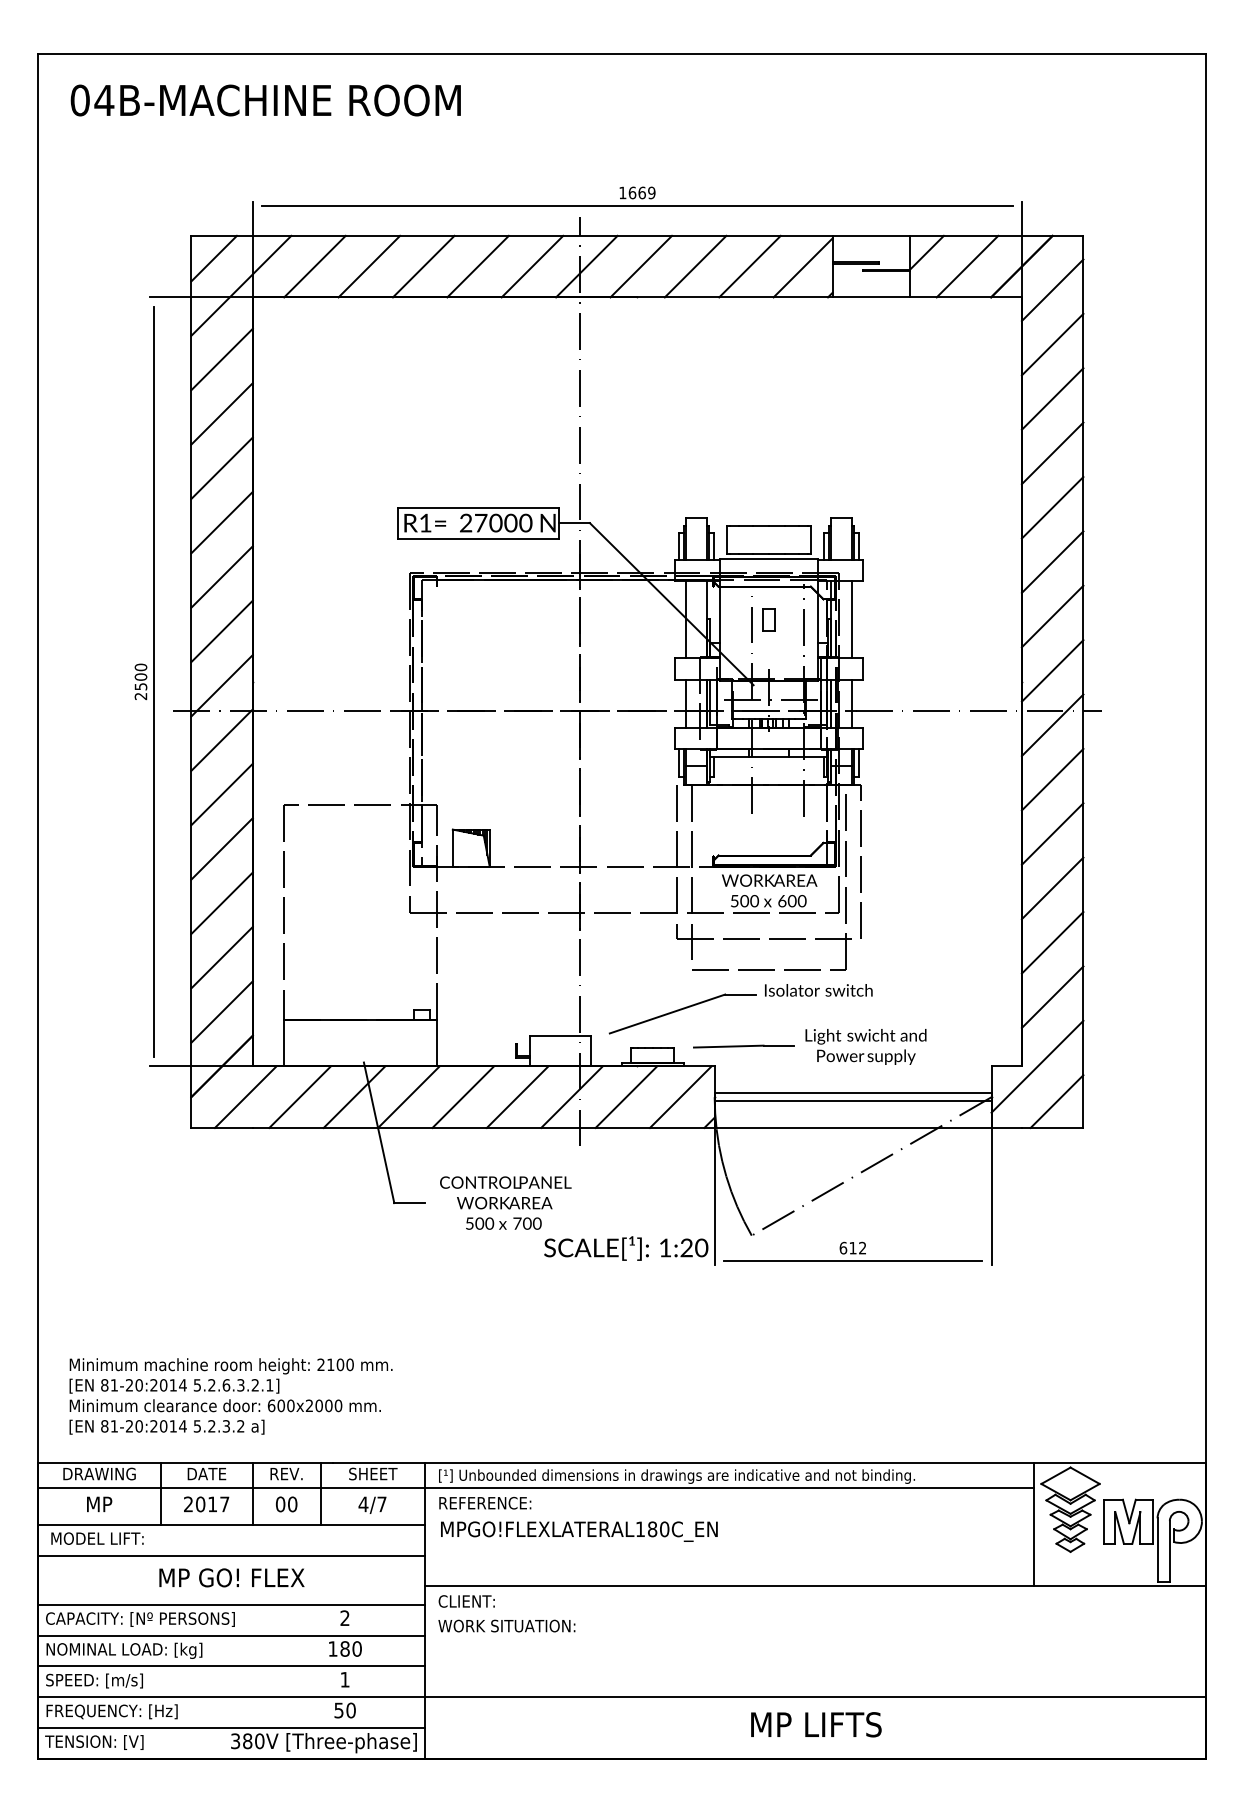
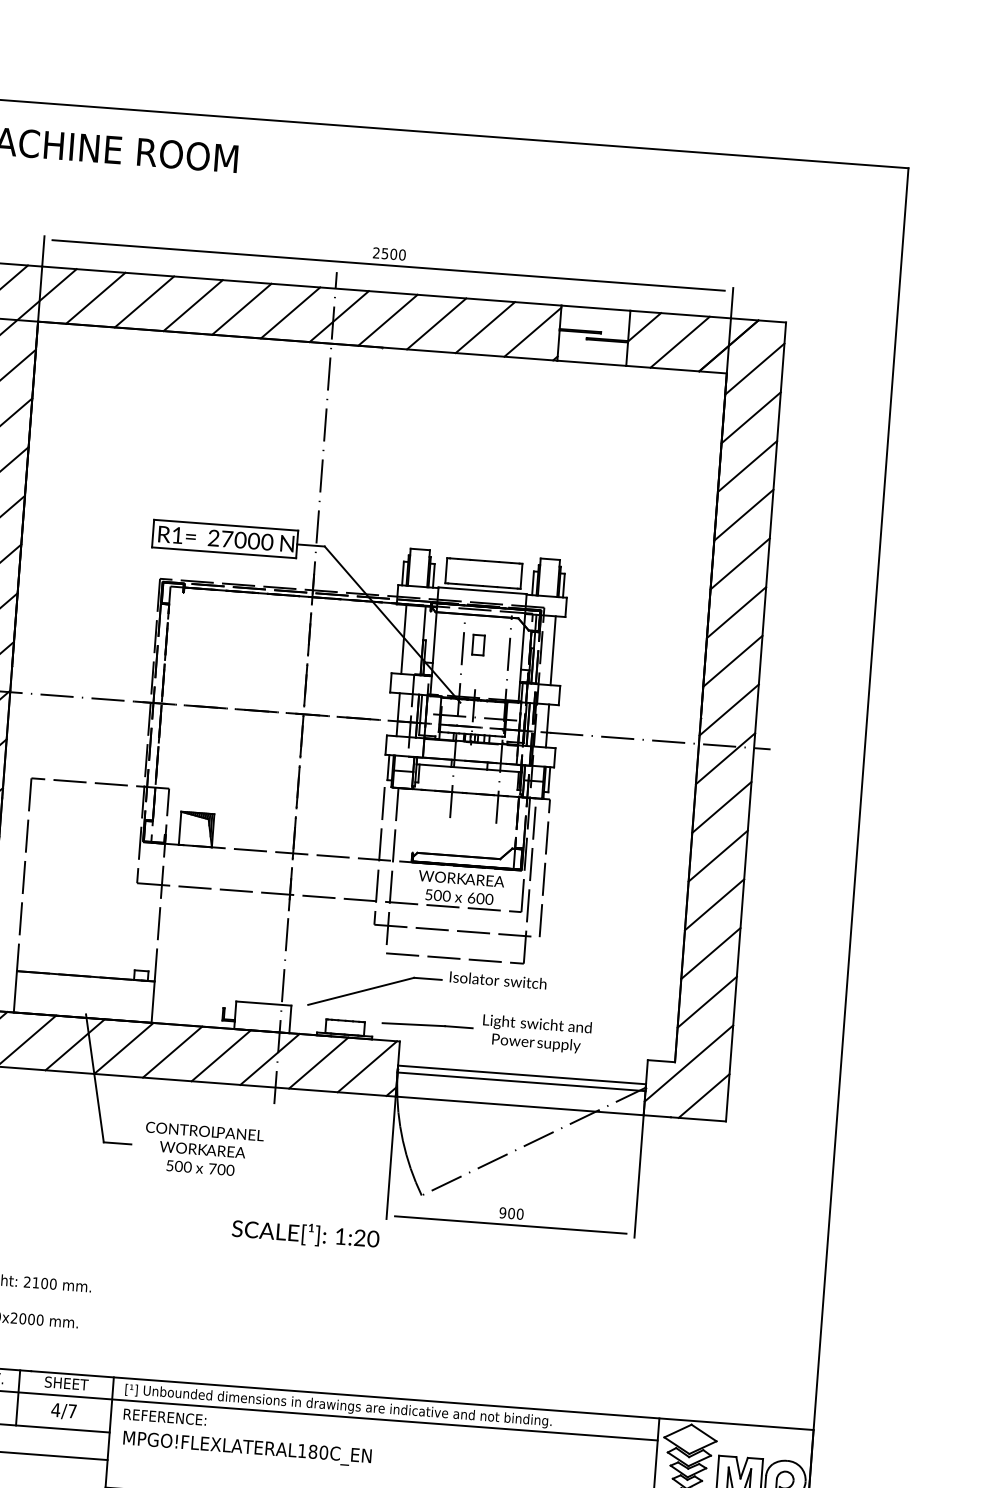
text: (637, 192) -> (389, 253), 1669 -> 2500
text: (852, 1247) -> (511, 1212), 612 -> 900
text: (626, 1248) -> (305, 1234), moved

